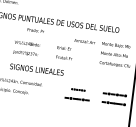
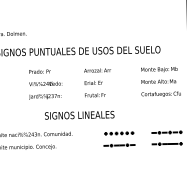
text: (35, 30) -> (39, 71), moved
text: (84, 41) -> (97, 70), moved
text: (36, 69) -> (79, 114), moved
part: (78, 89) -> (119, 133), size x1.67

